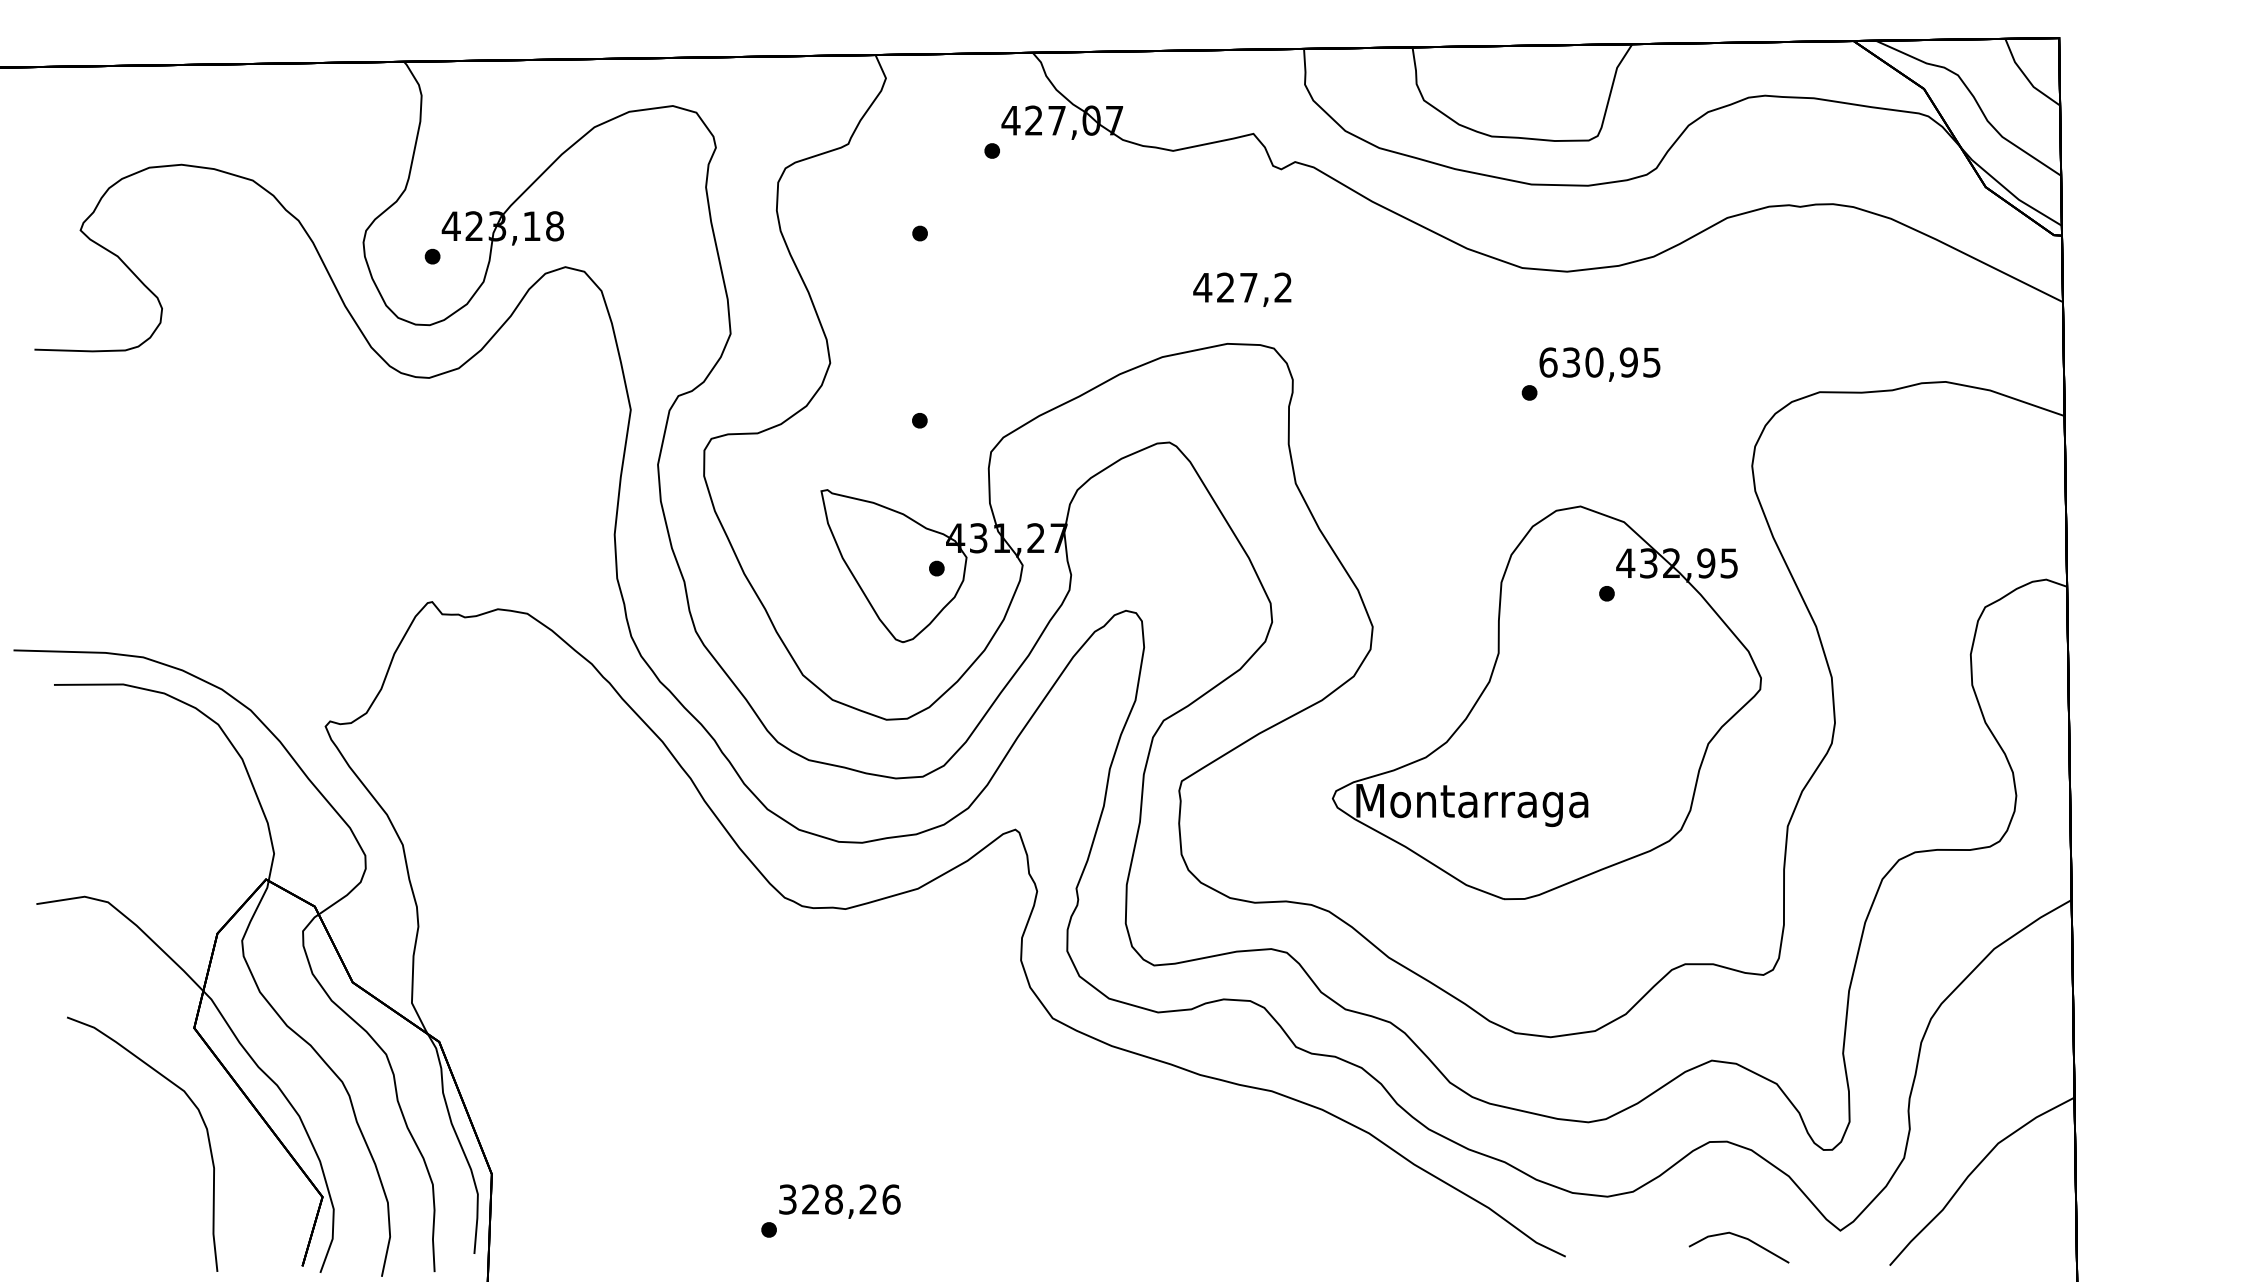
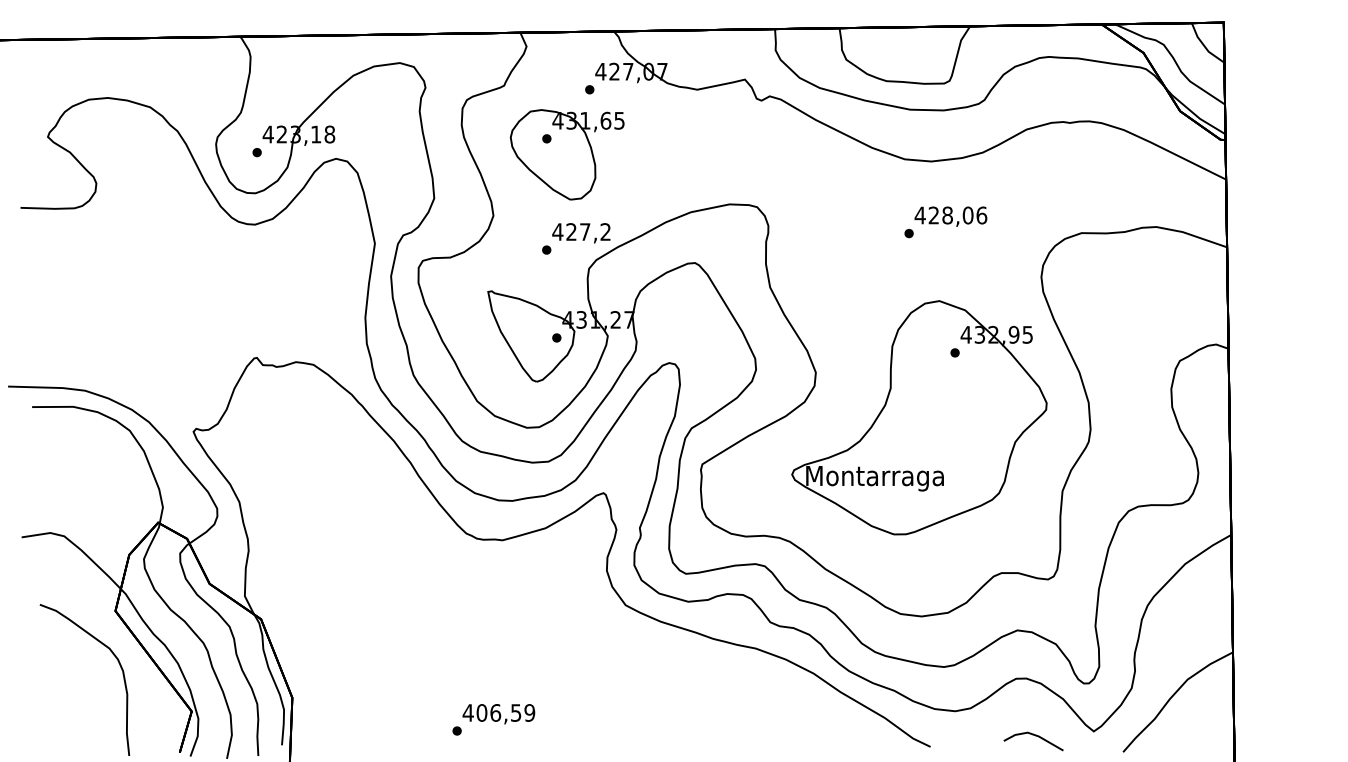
part: (953, 259) -> (566, 154), added
text: (1242, 290) -> (581, 233), moved
text: (1599, 362) -> (950, 215), 630,95 -> 428,06
text: (838, 1198) -> (498, 712), 328,26 -> 406,59

